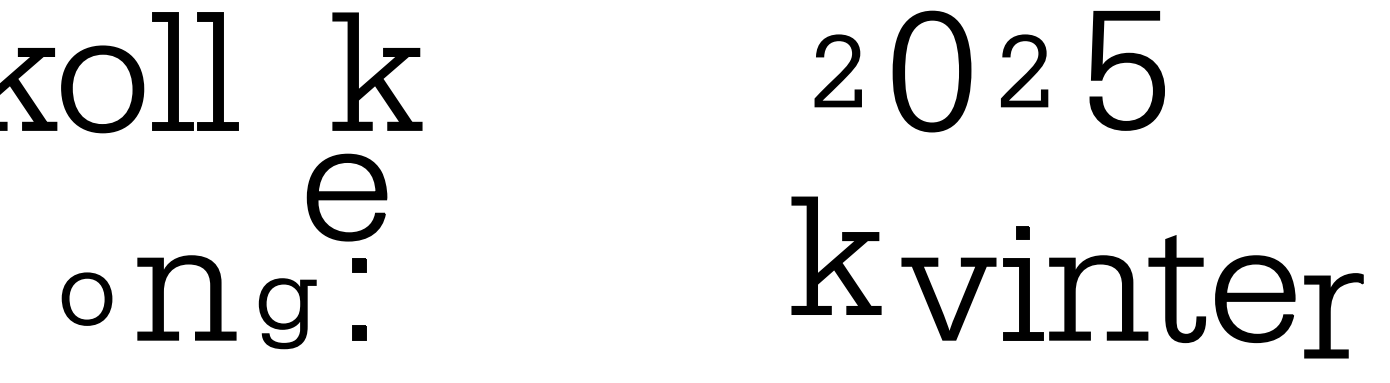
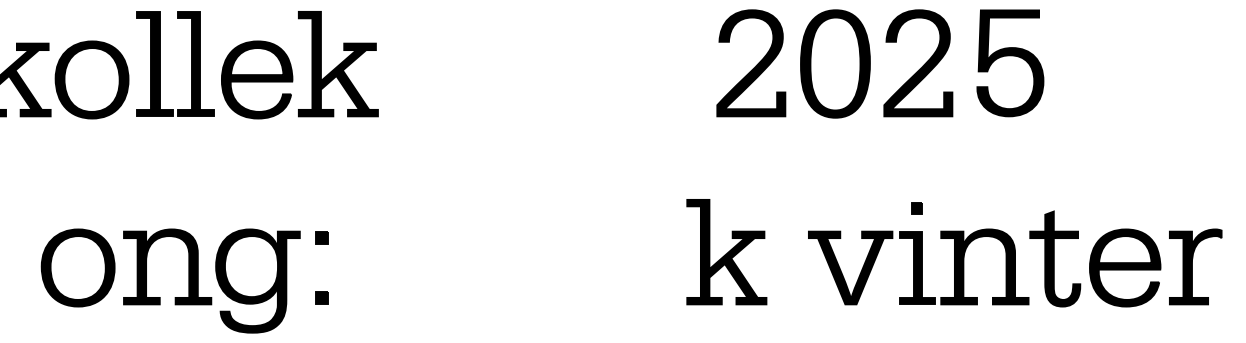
part: (838, 71) -> (751, 63), size x1.67
part: (1024, 71) -> (918, 63), size x1.67
part: (347, 197) -> (257, 79), moved
part: (836, 256) -> (726, 252), moved
part: (86, 298) -> (77, 267), size x1.67
part: (287, 313) -> (257, 280), size x1.67
part: (1333, 315) -> (1195, 266), moved

